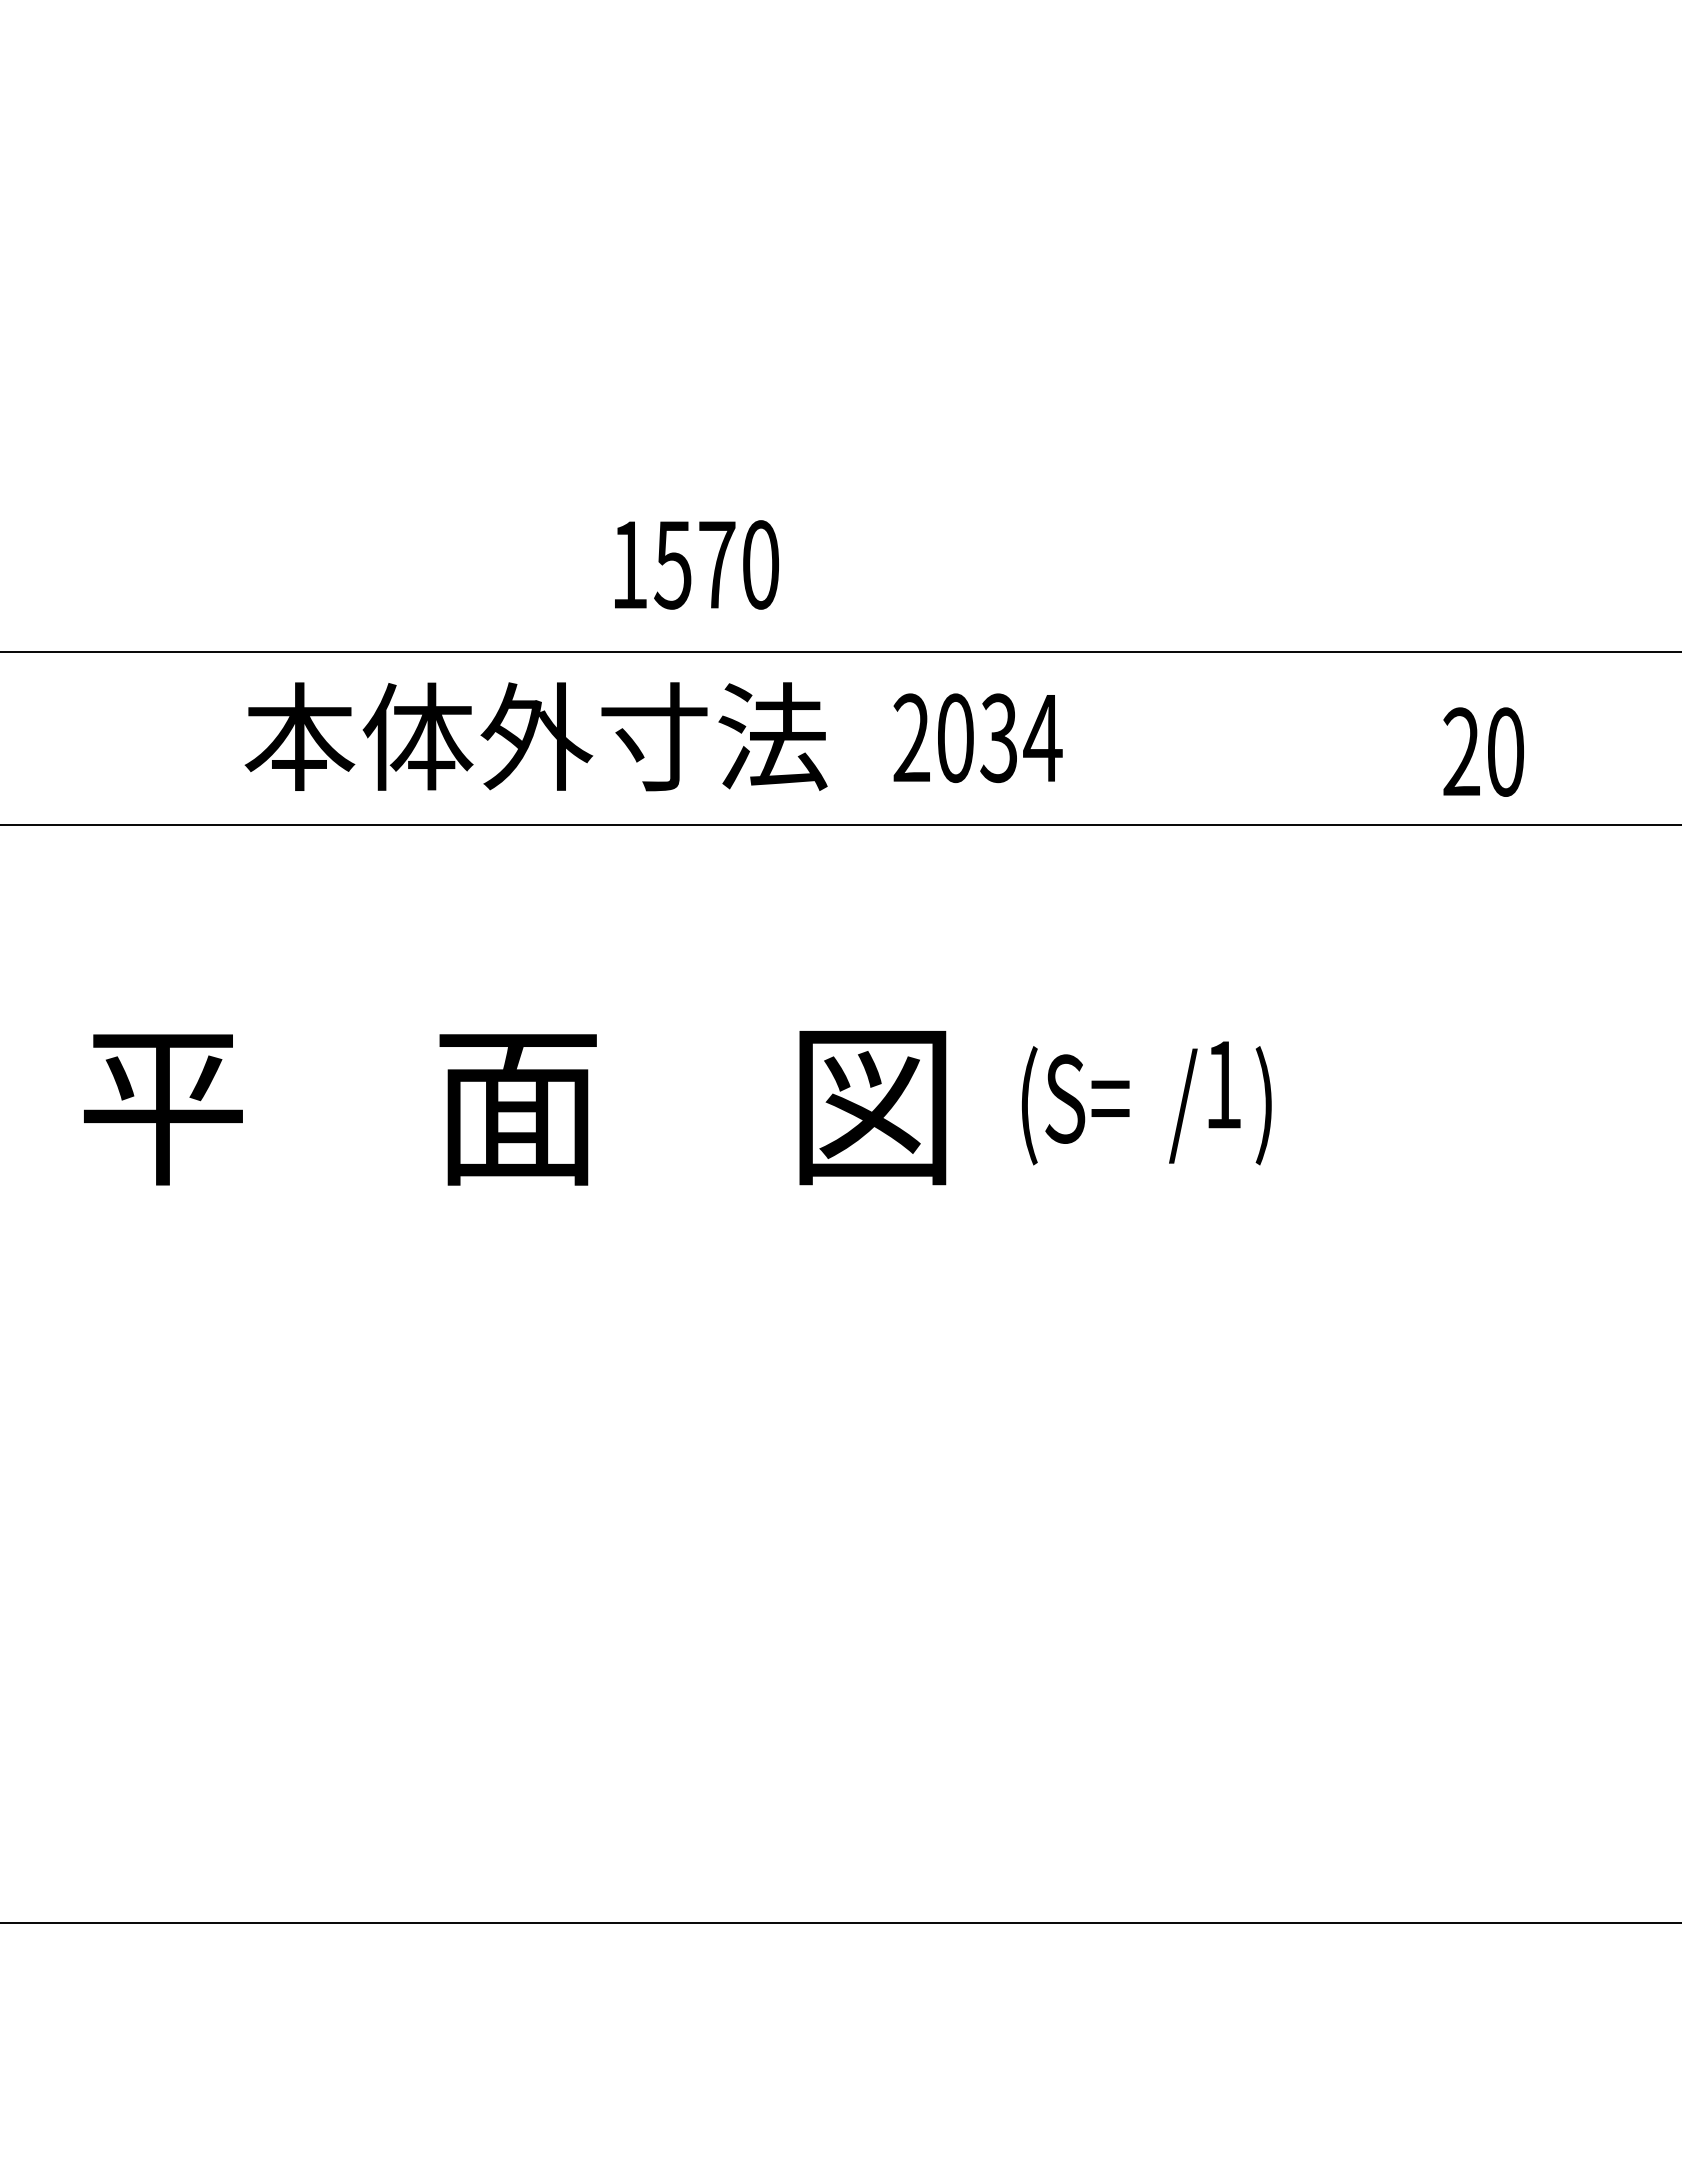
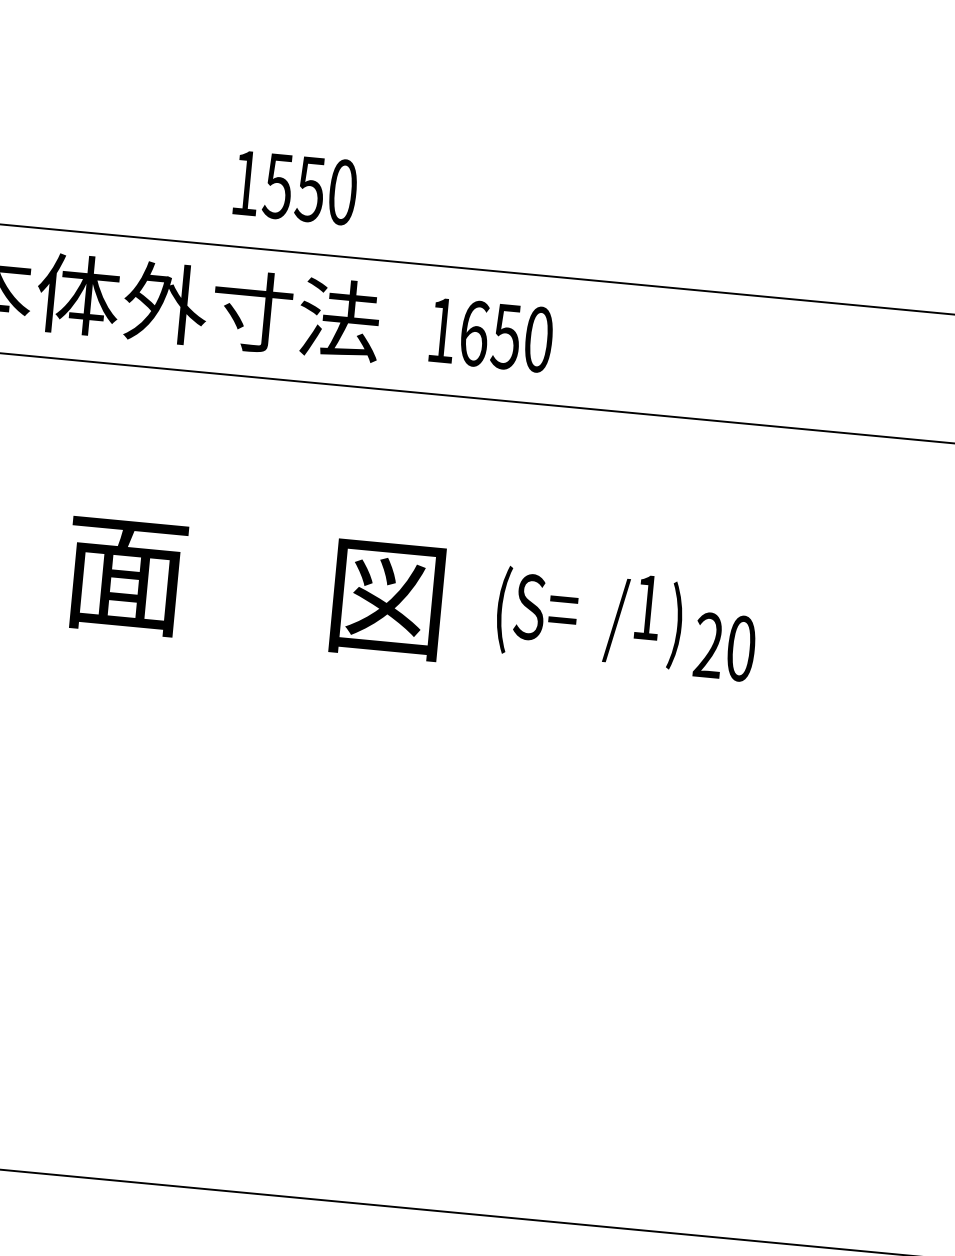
text: (716, 565) -> (310, 189), 1570 -> 1550
text: (977, 738) -> (490, 335), 2034 -> 1650
text: (1483, 751) -> (724, 646), moved

